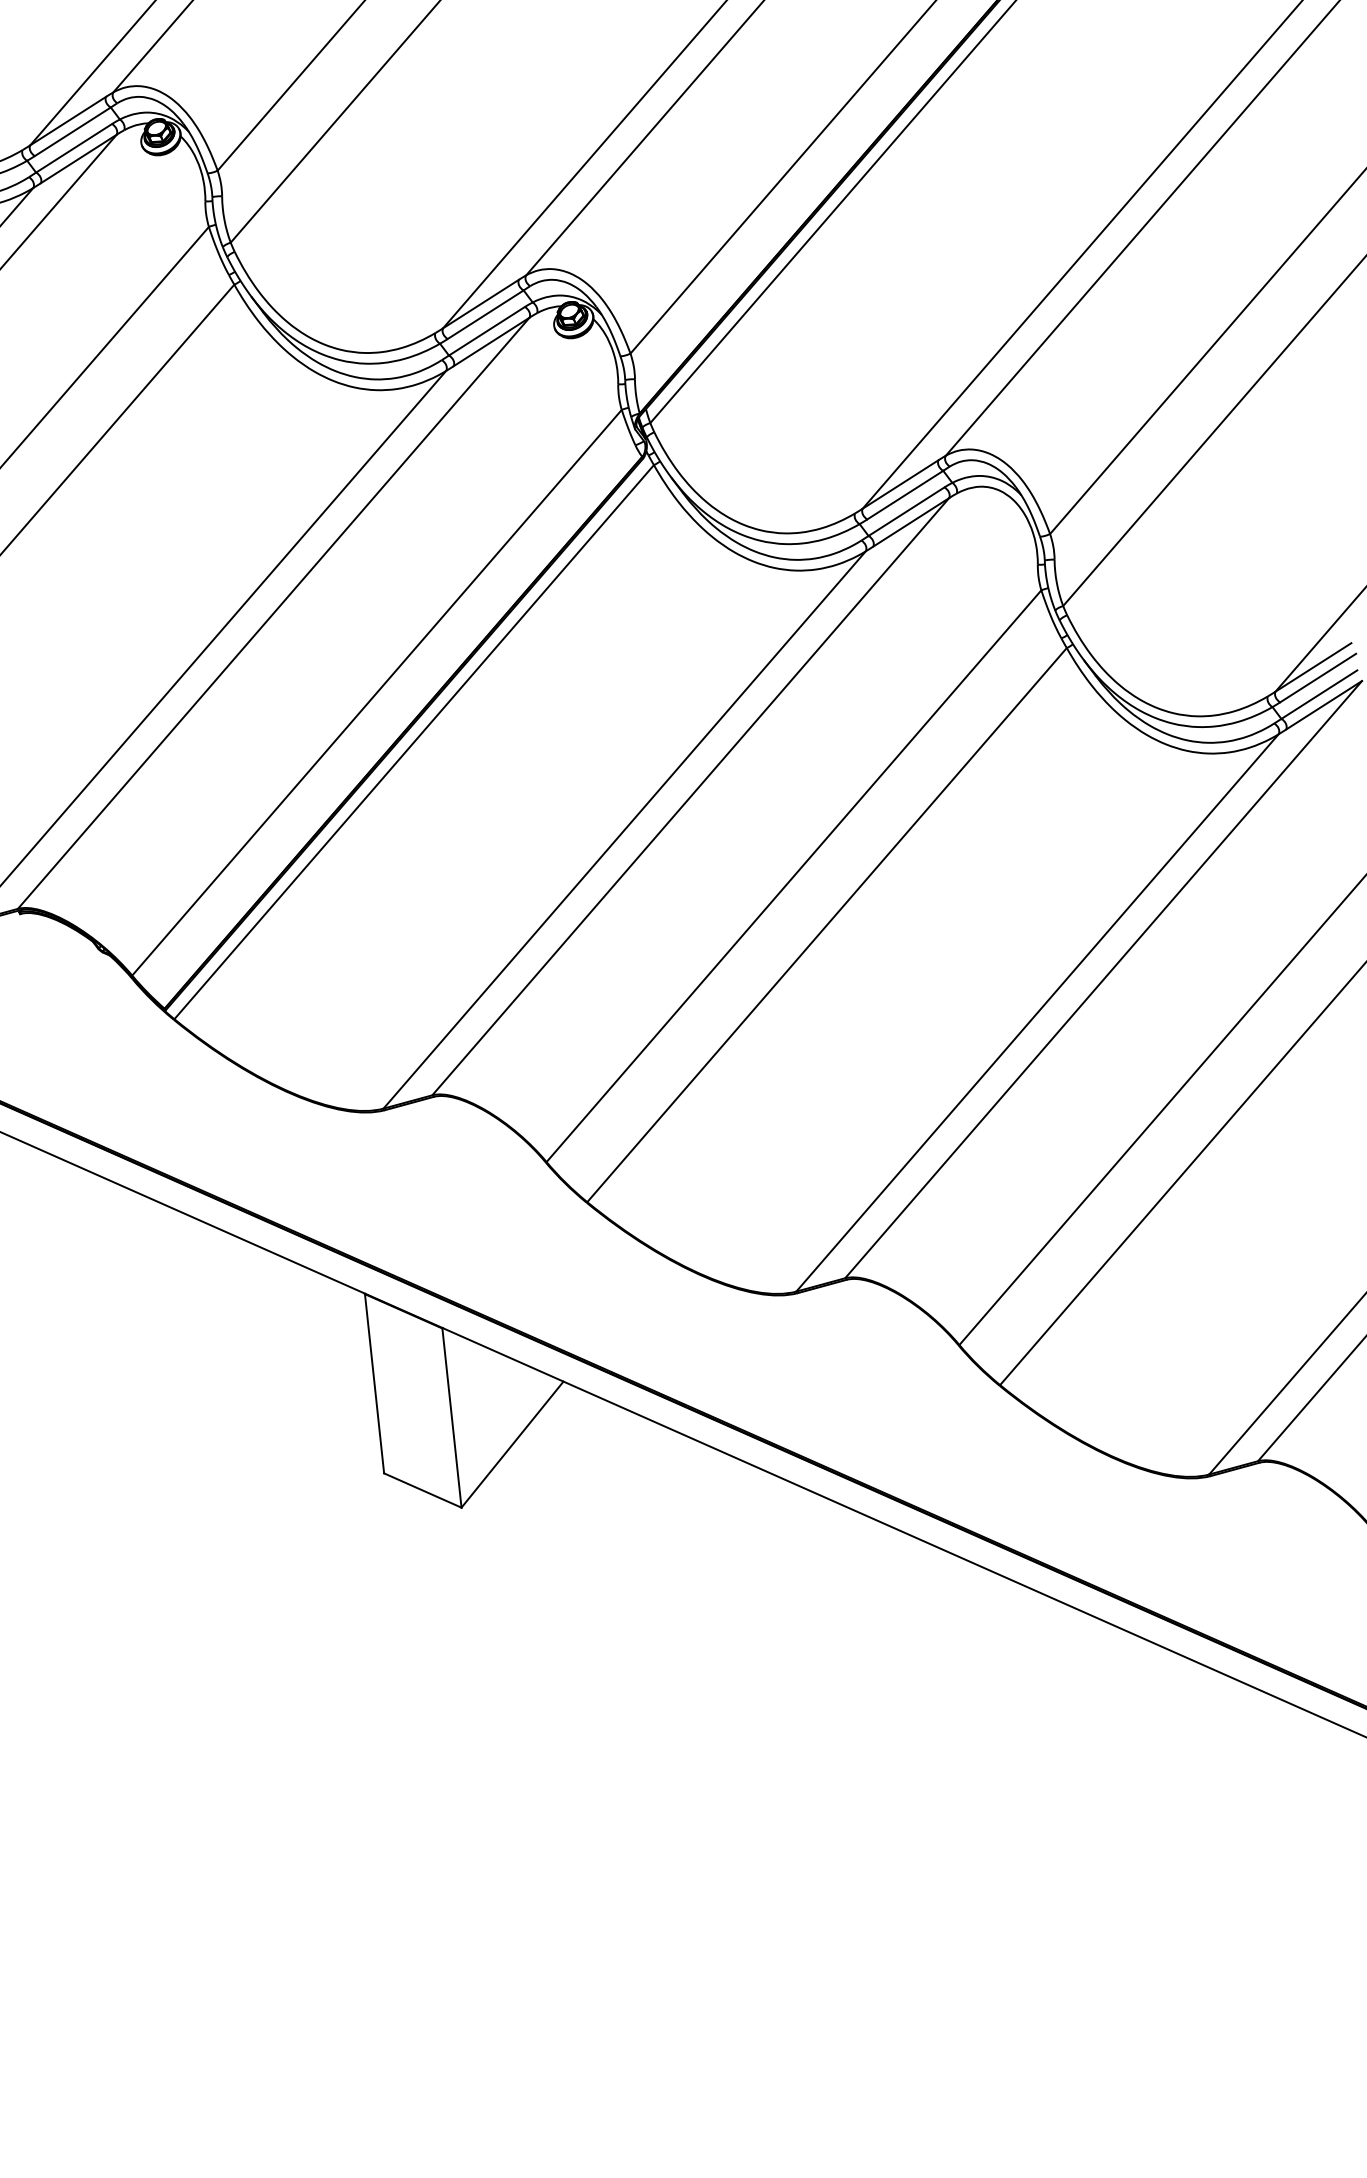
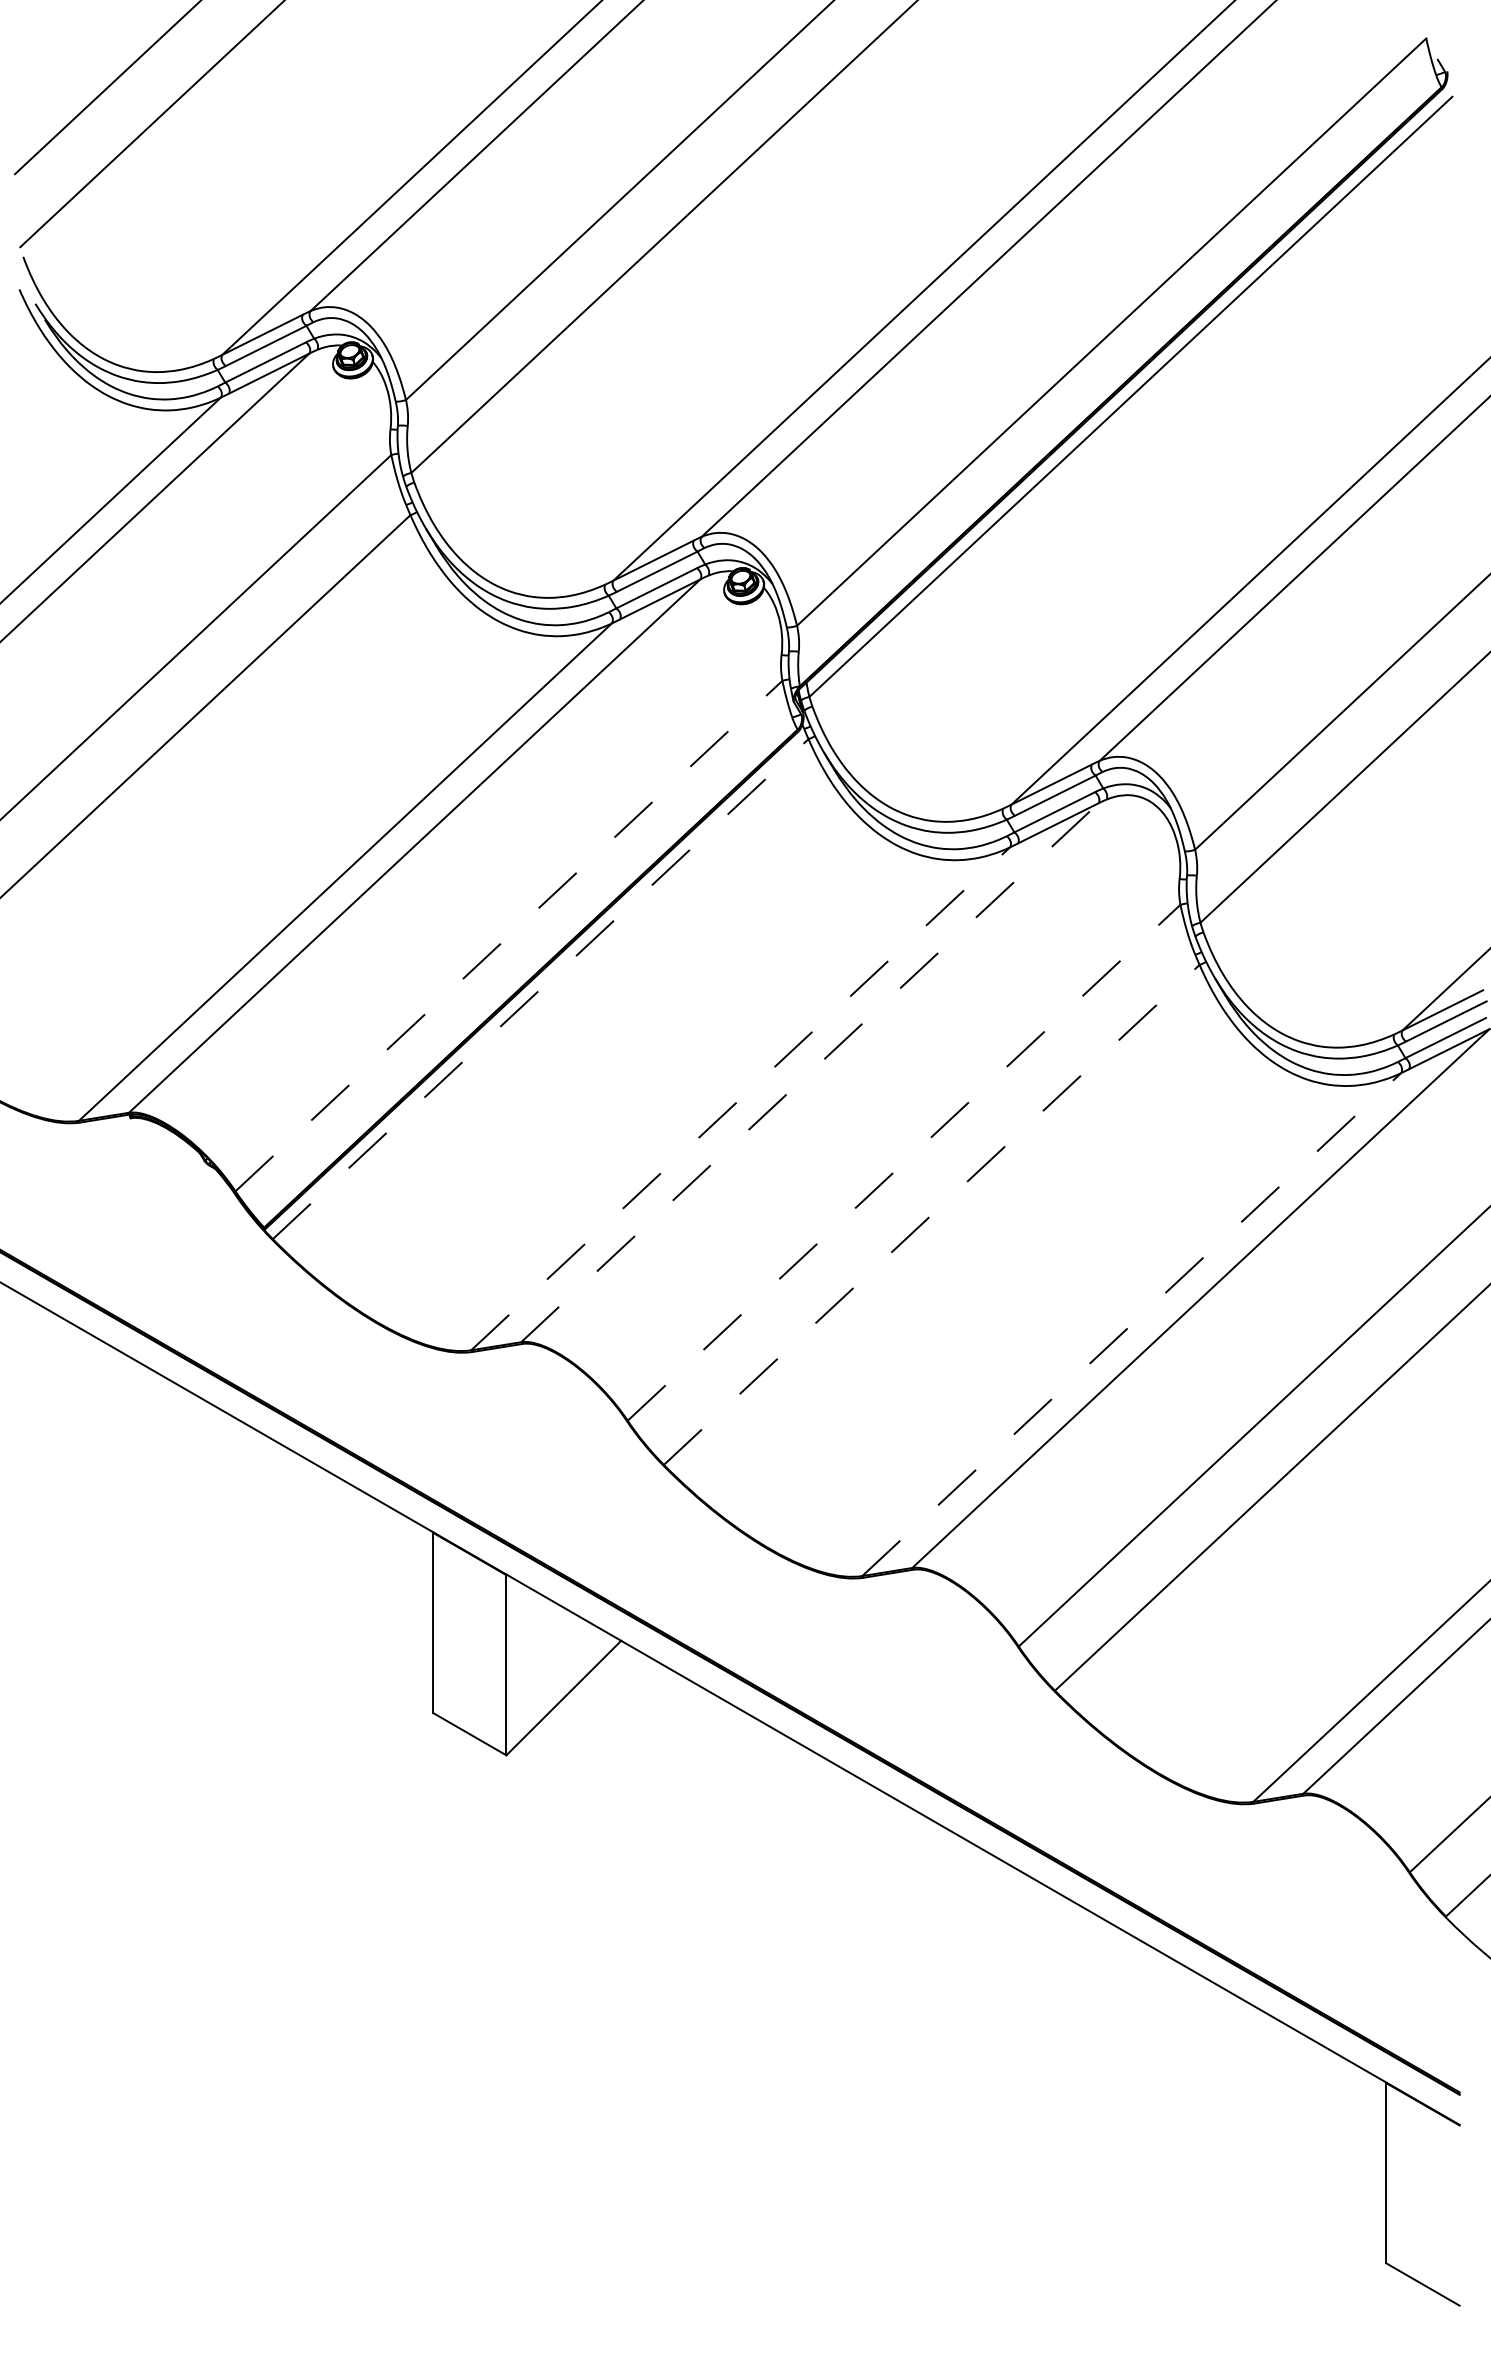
line: (377, 692) -> (509, 935), solid -> dashed
line: (414, 741) -> (541, 988), solid -> dashed
line: (690, 796) -> (809, 1072), solid -> dashed
line: (625, 829) -> (741, 1098), solid -> dashed
line: (794, 875) -> (904, 1162), solid -> dashed
line: (827, 924) -> (932, 1214), solid -> dashed
line: (1038, 1012) -> (1132, 1324), solid -> dashed

